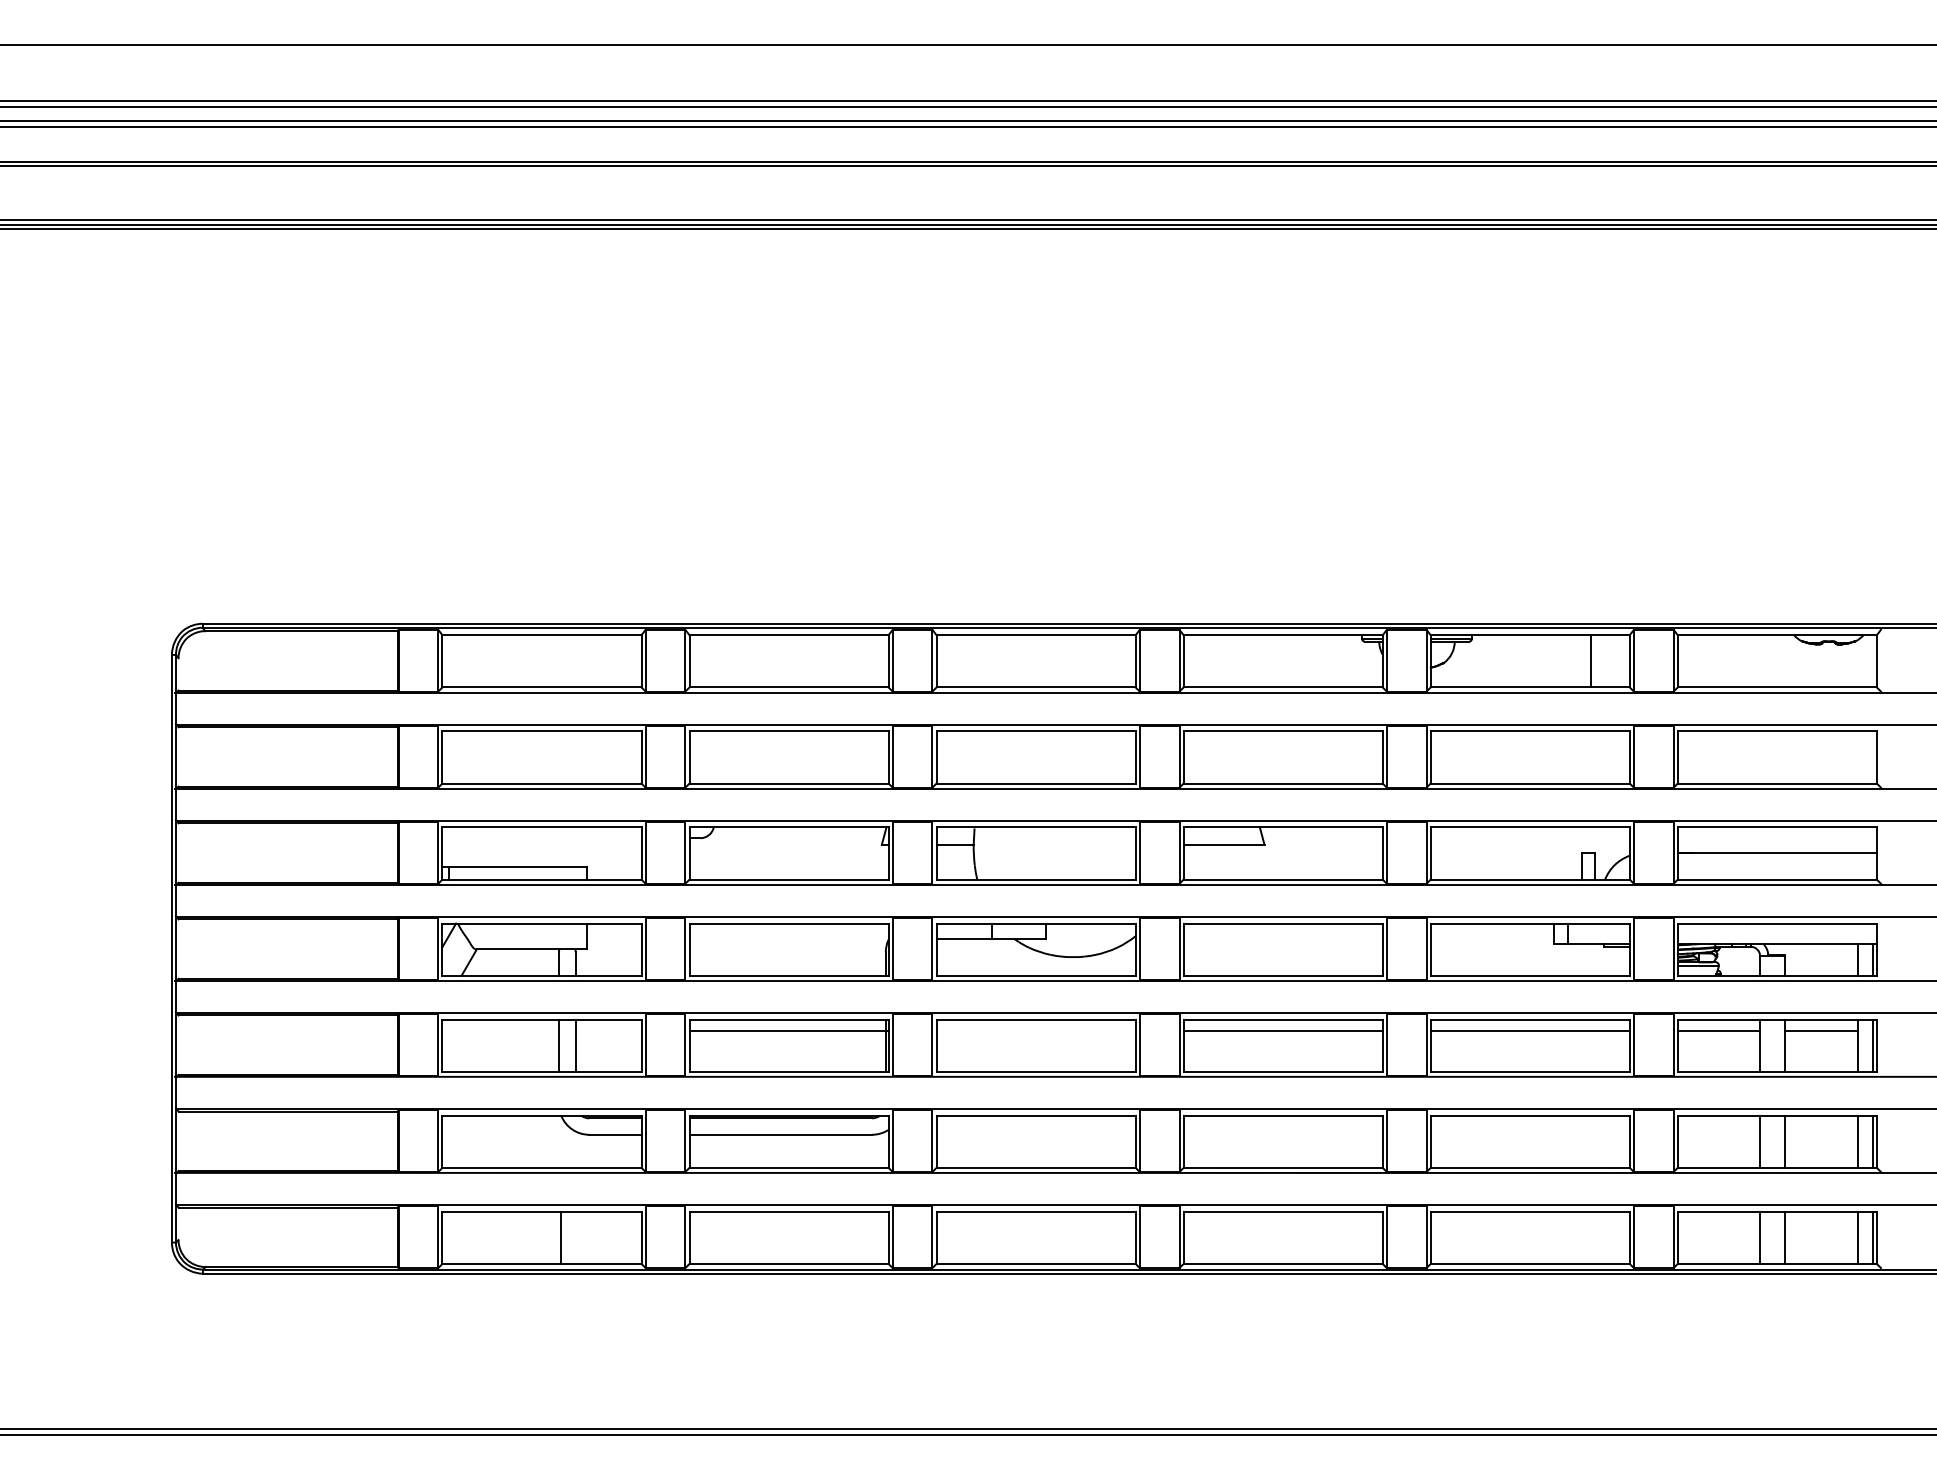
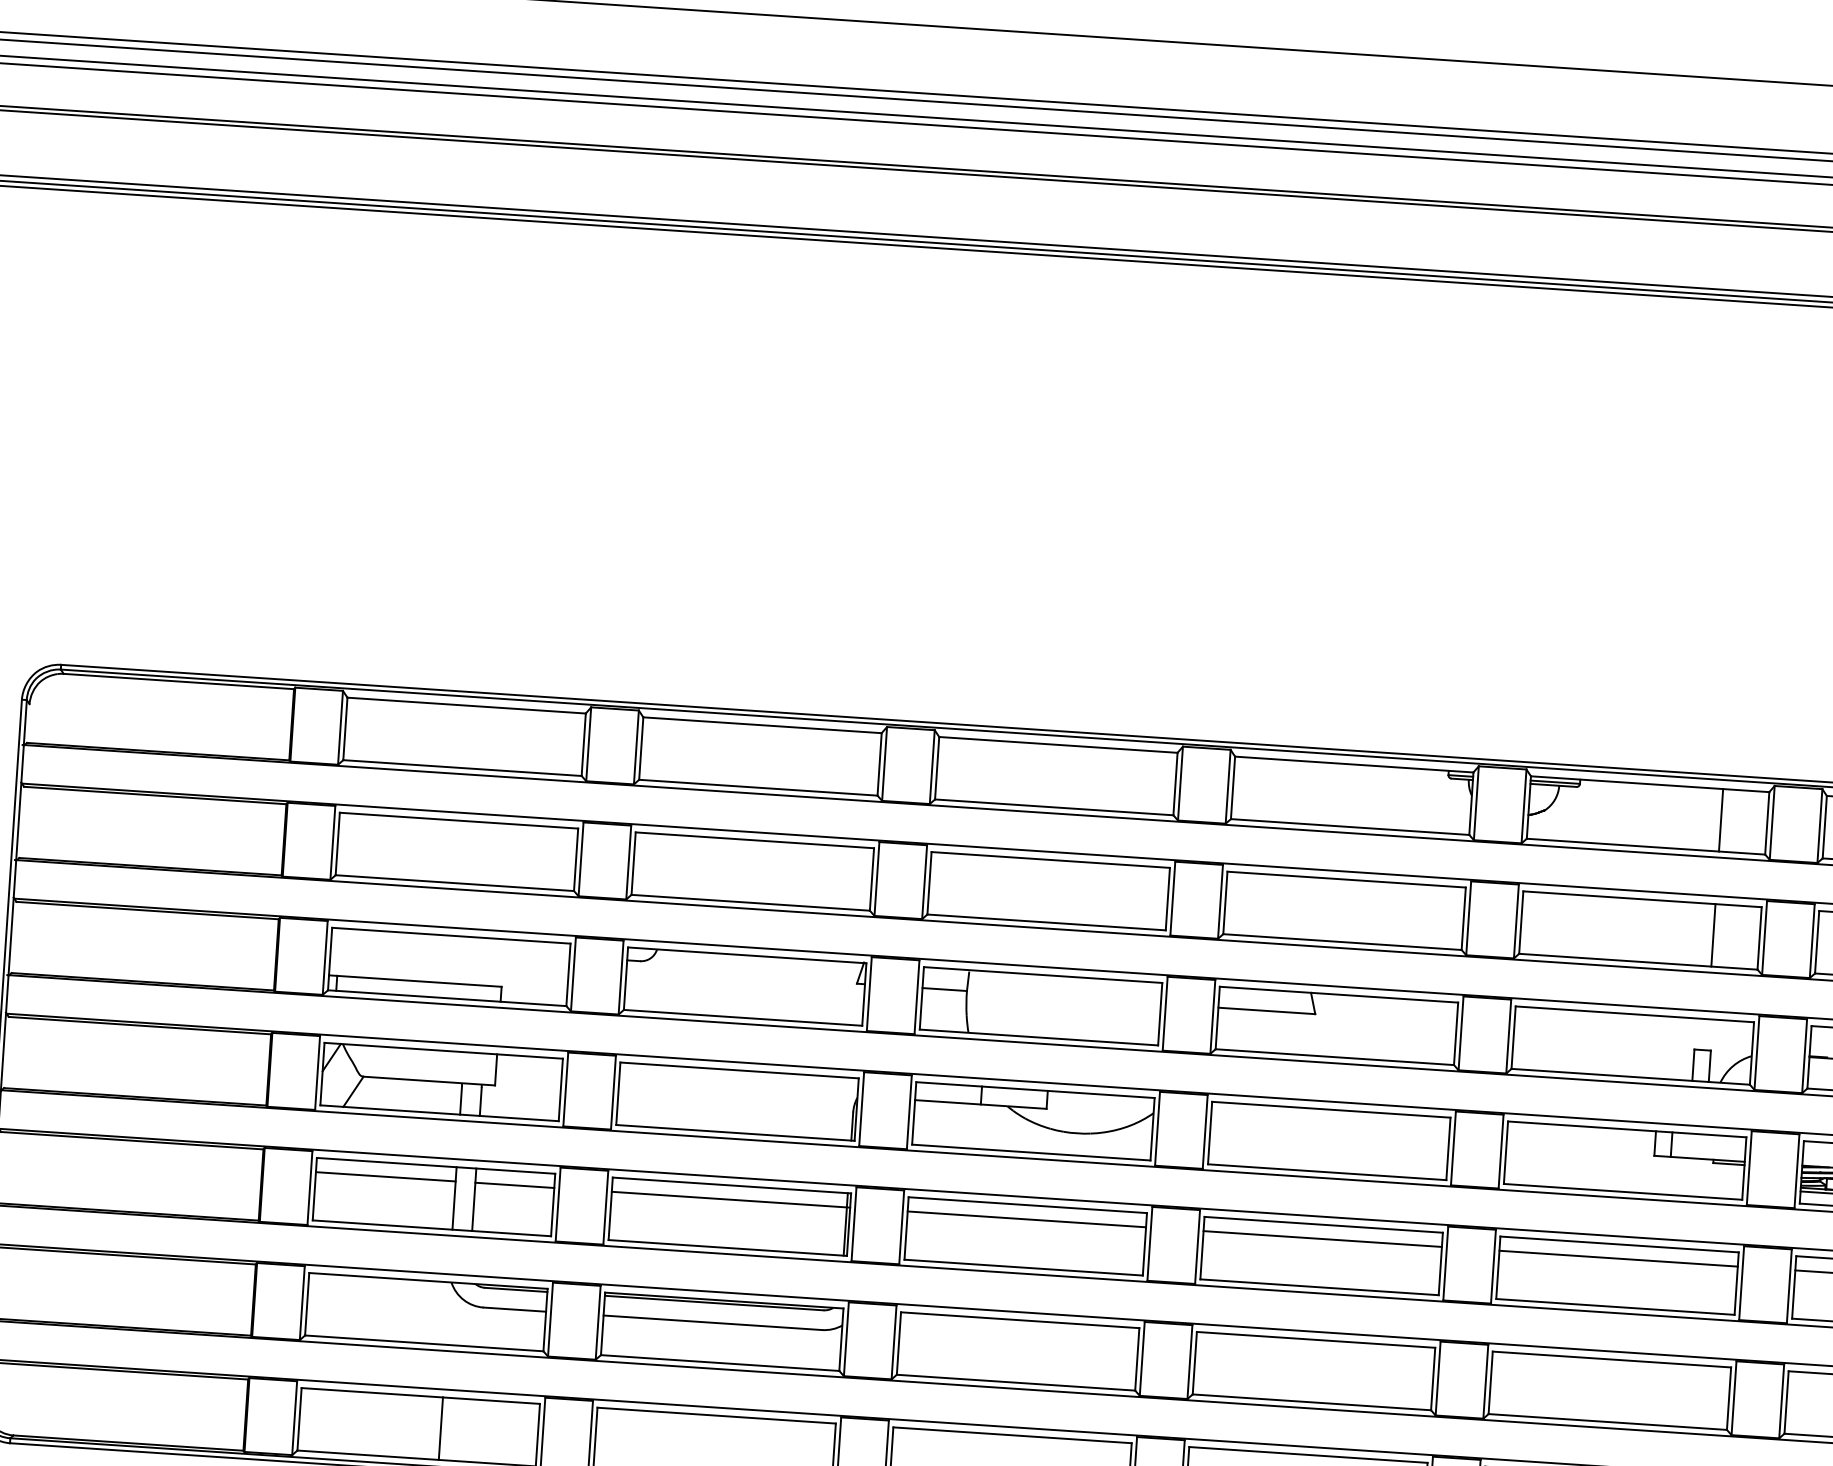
line: (1591, 757) -> (1713, 935), added
line: (500, 1031) -> (385, 1176), added
line: (608, 1031) -> (514, 1185), added
line: (1035, 1031) -> (1026, 1219), added

